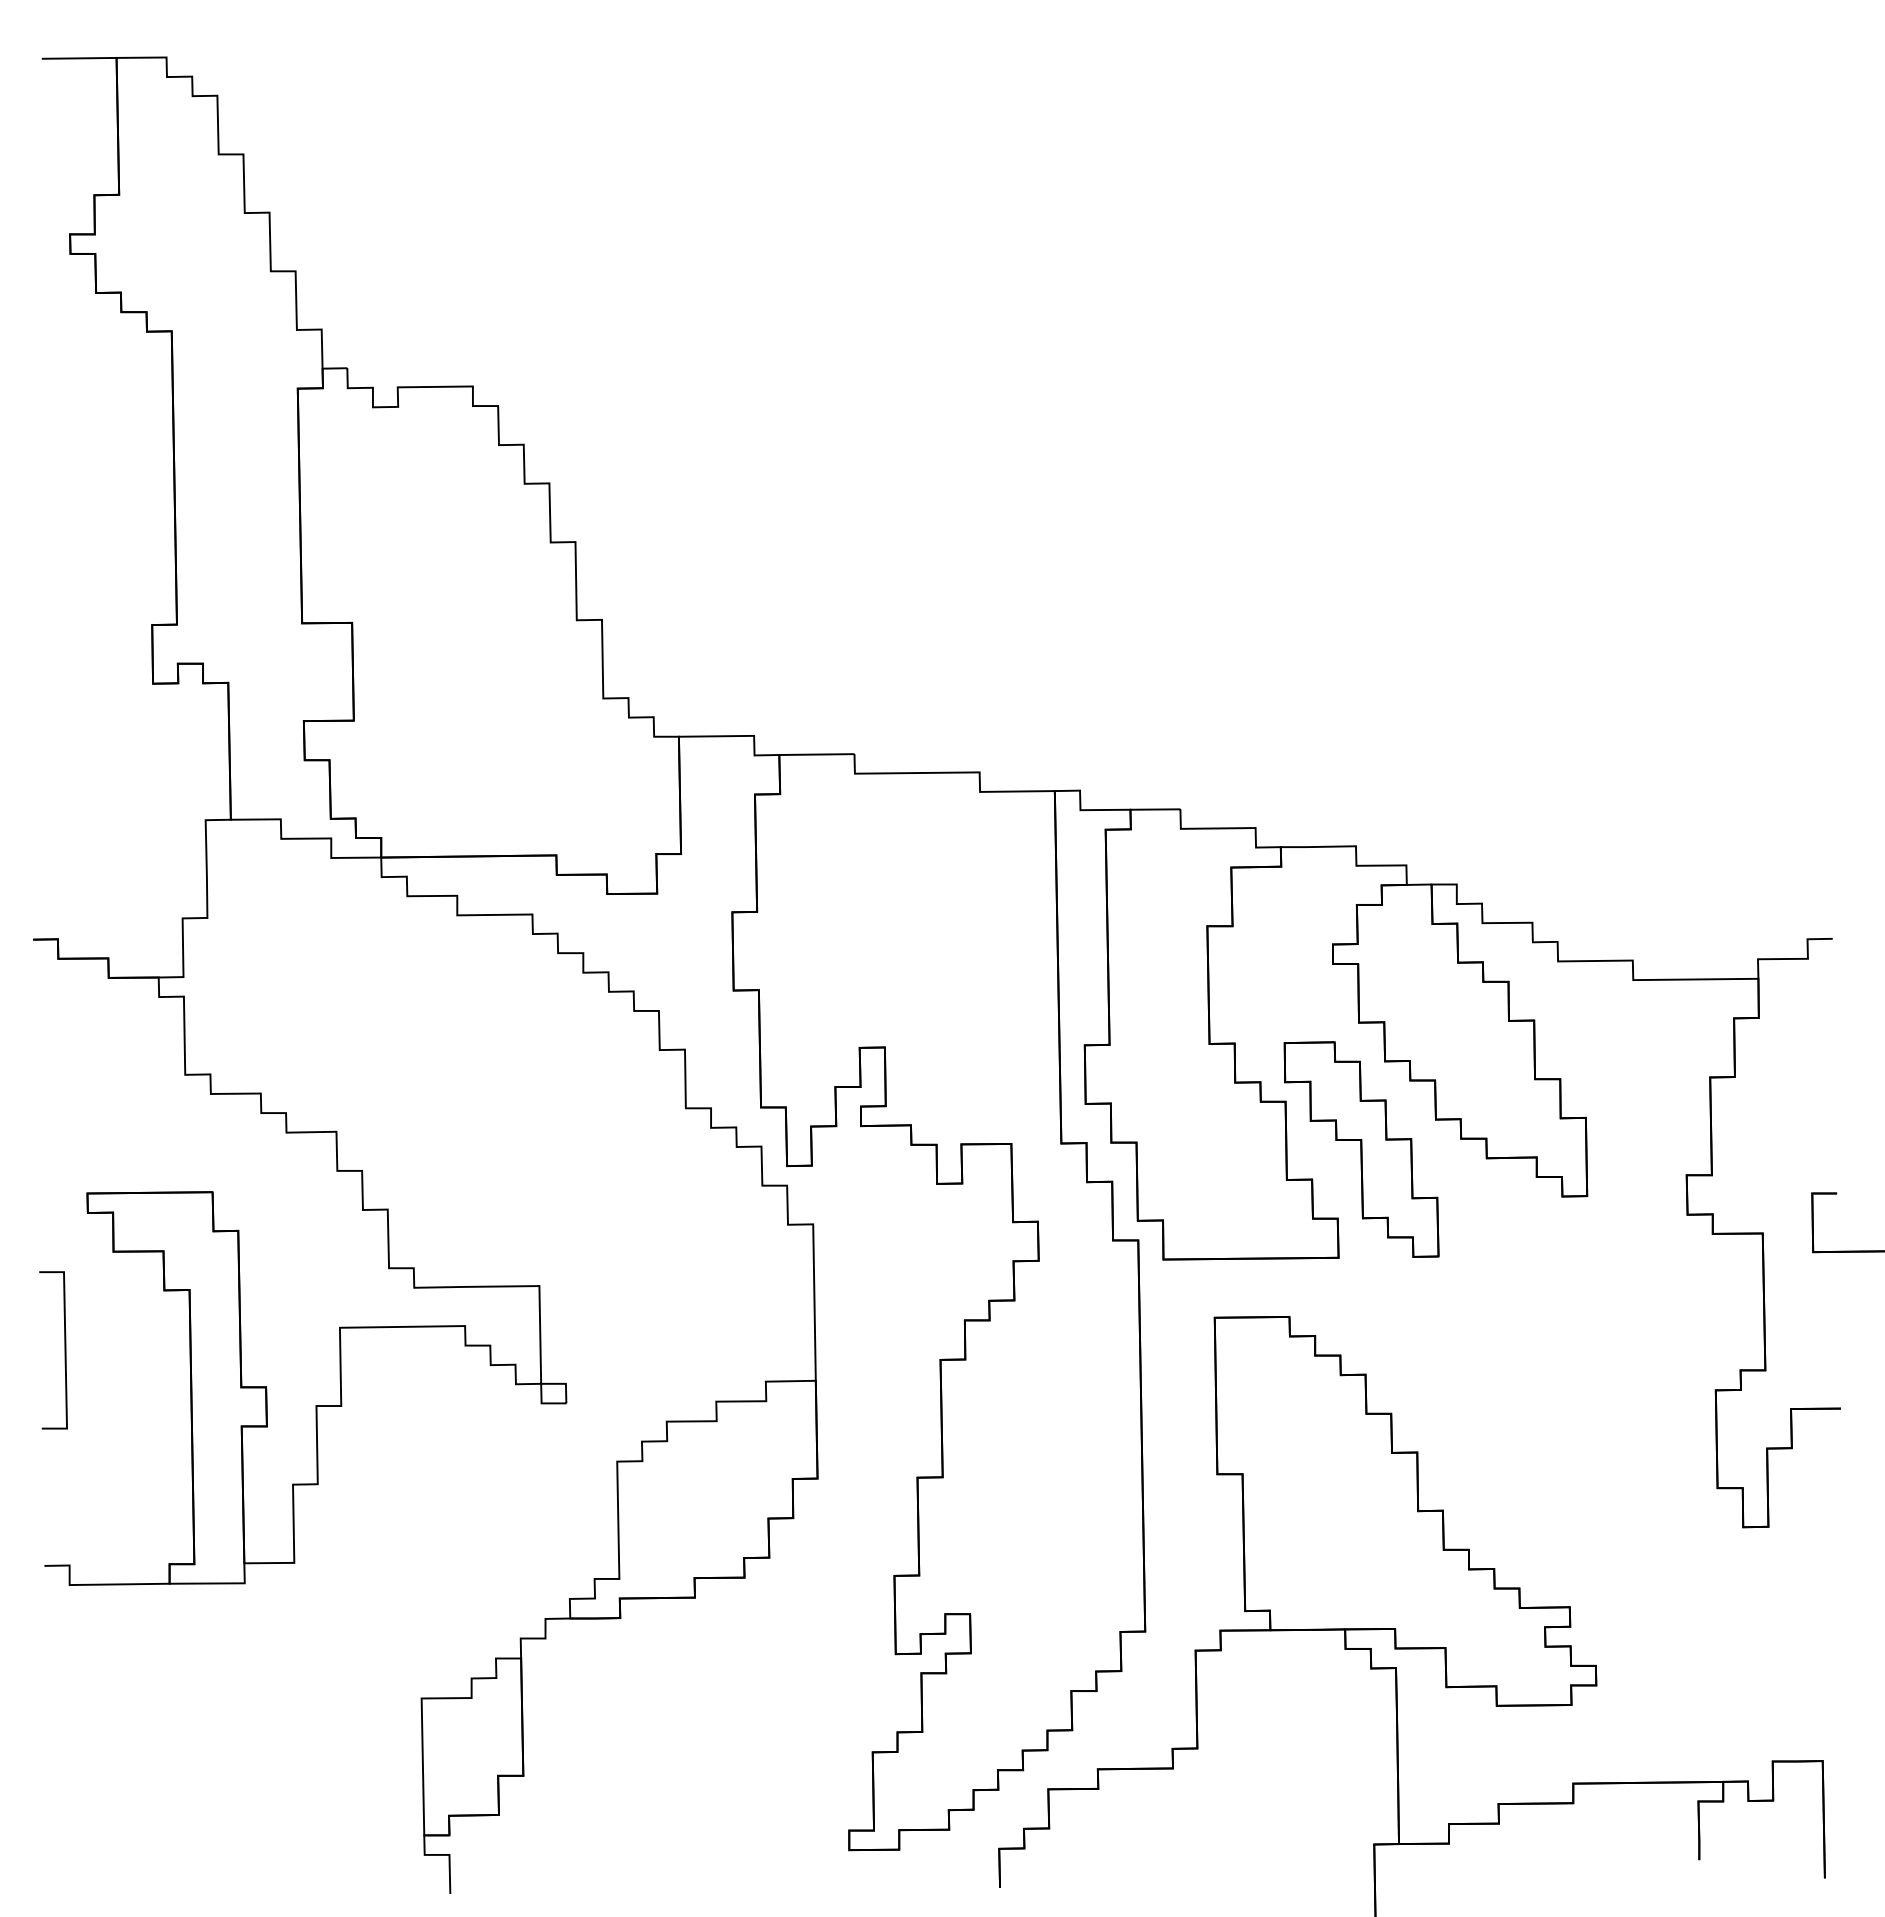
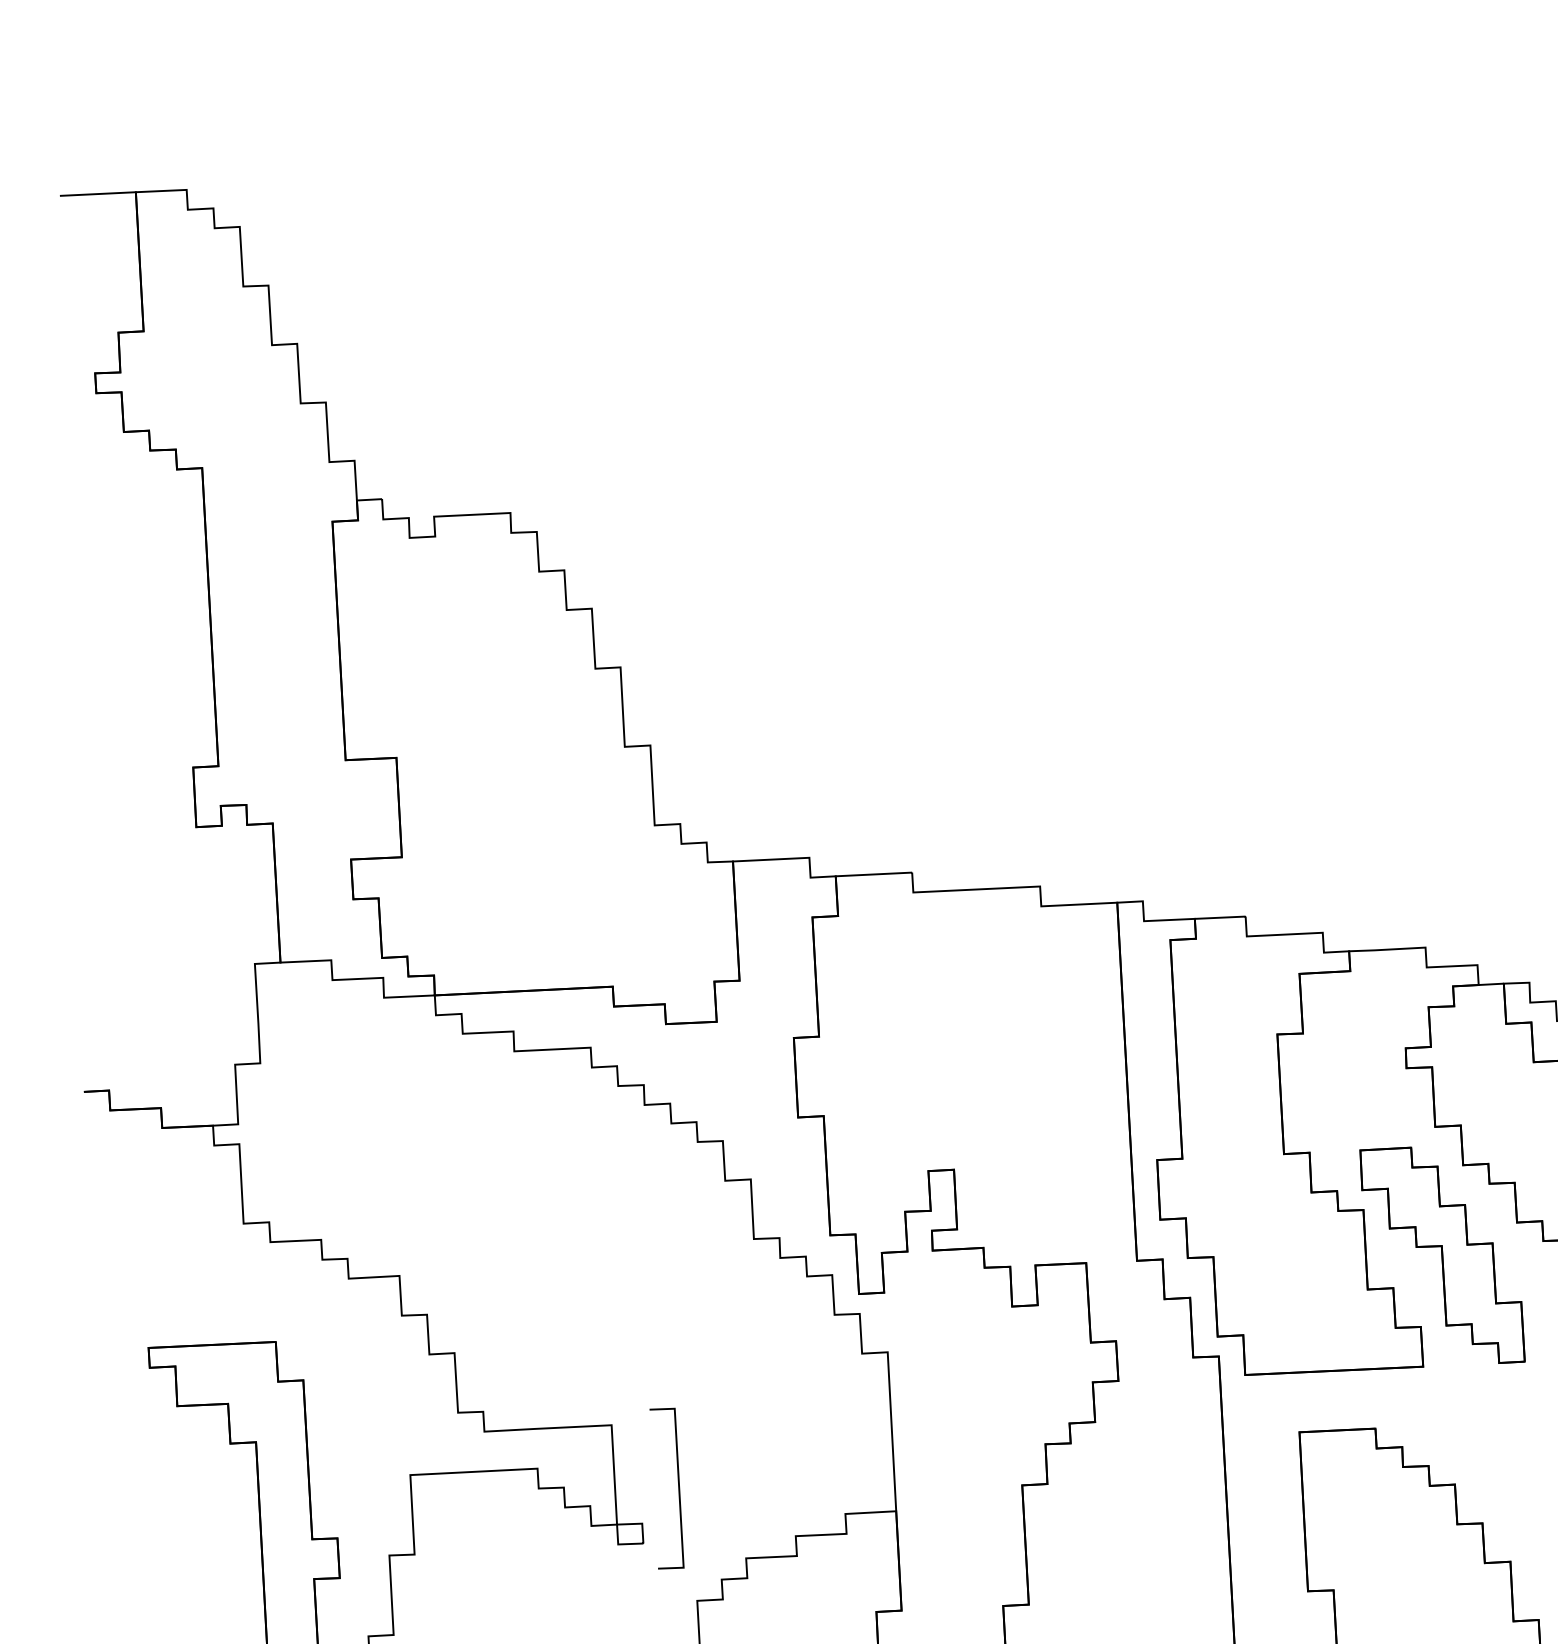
line: (64, 1350) -> (678, 1488), moved

